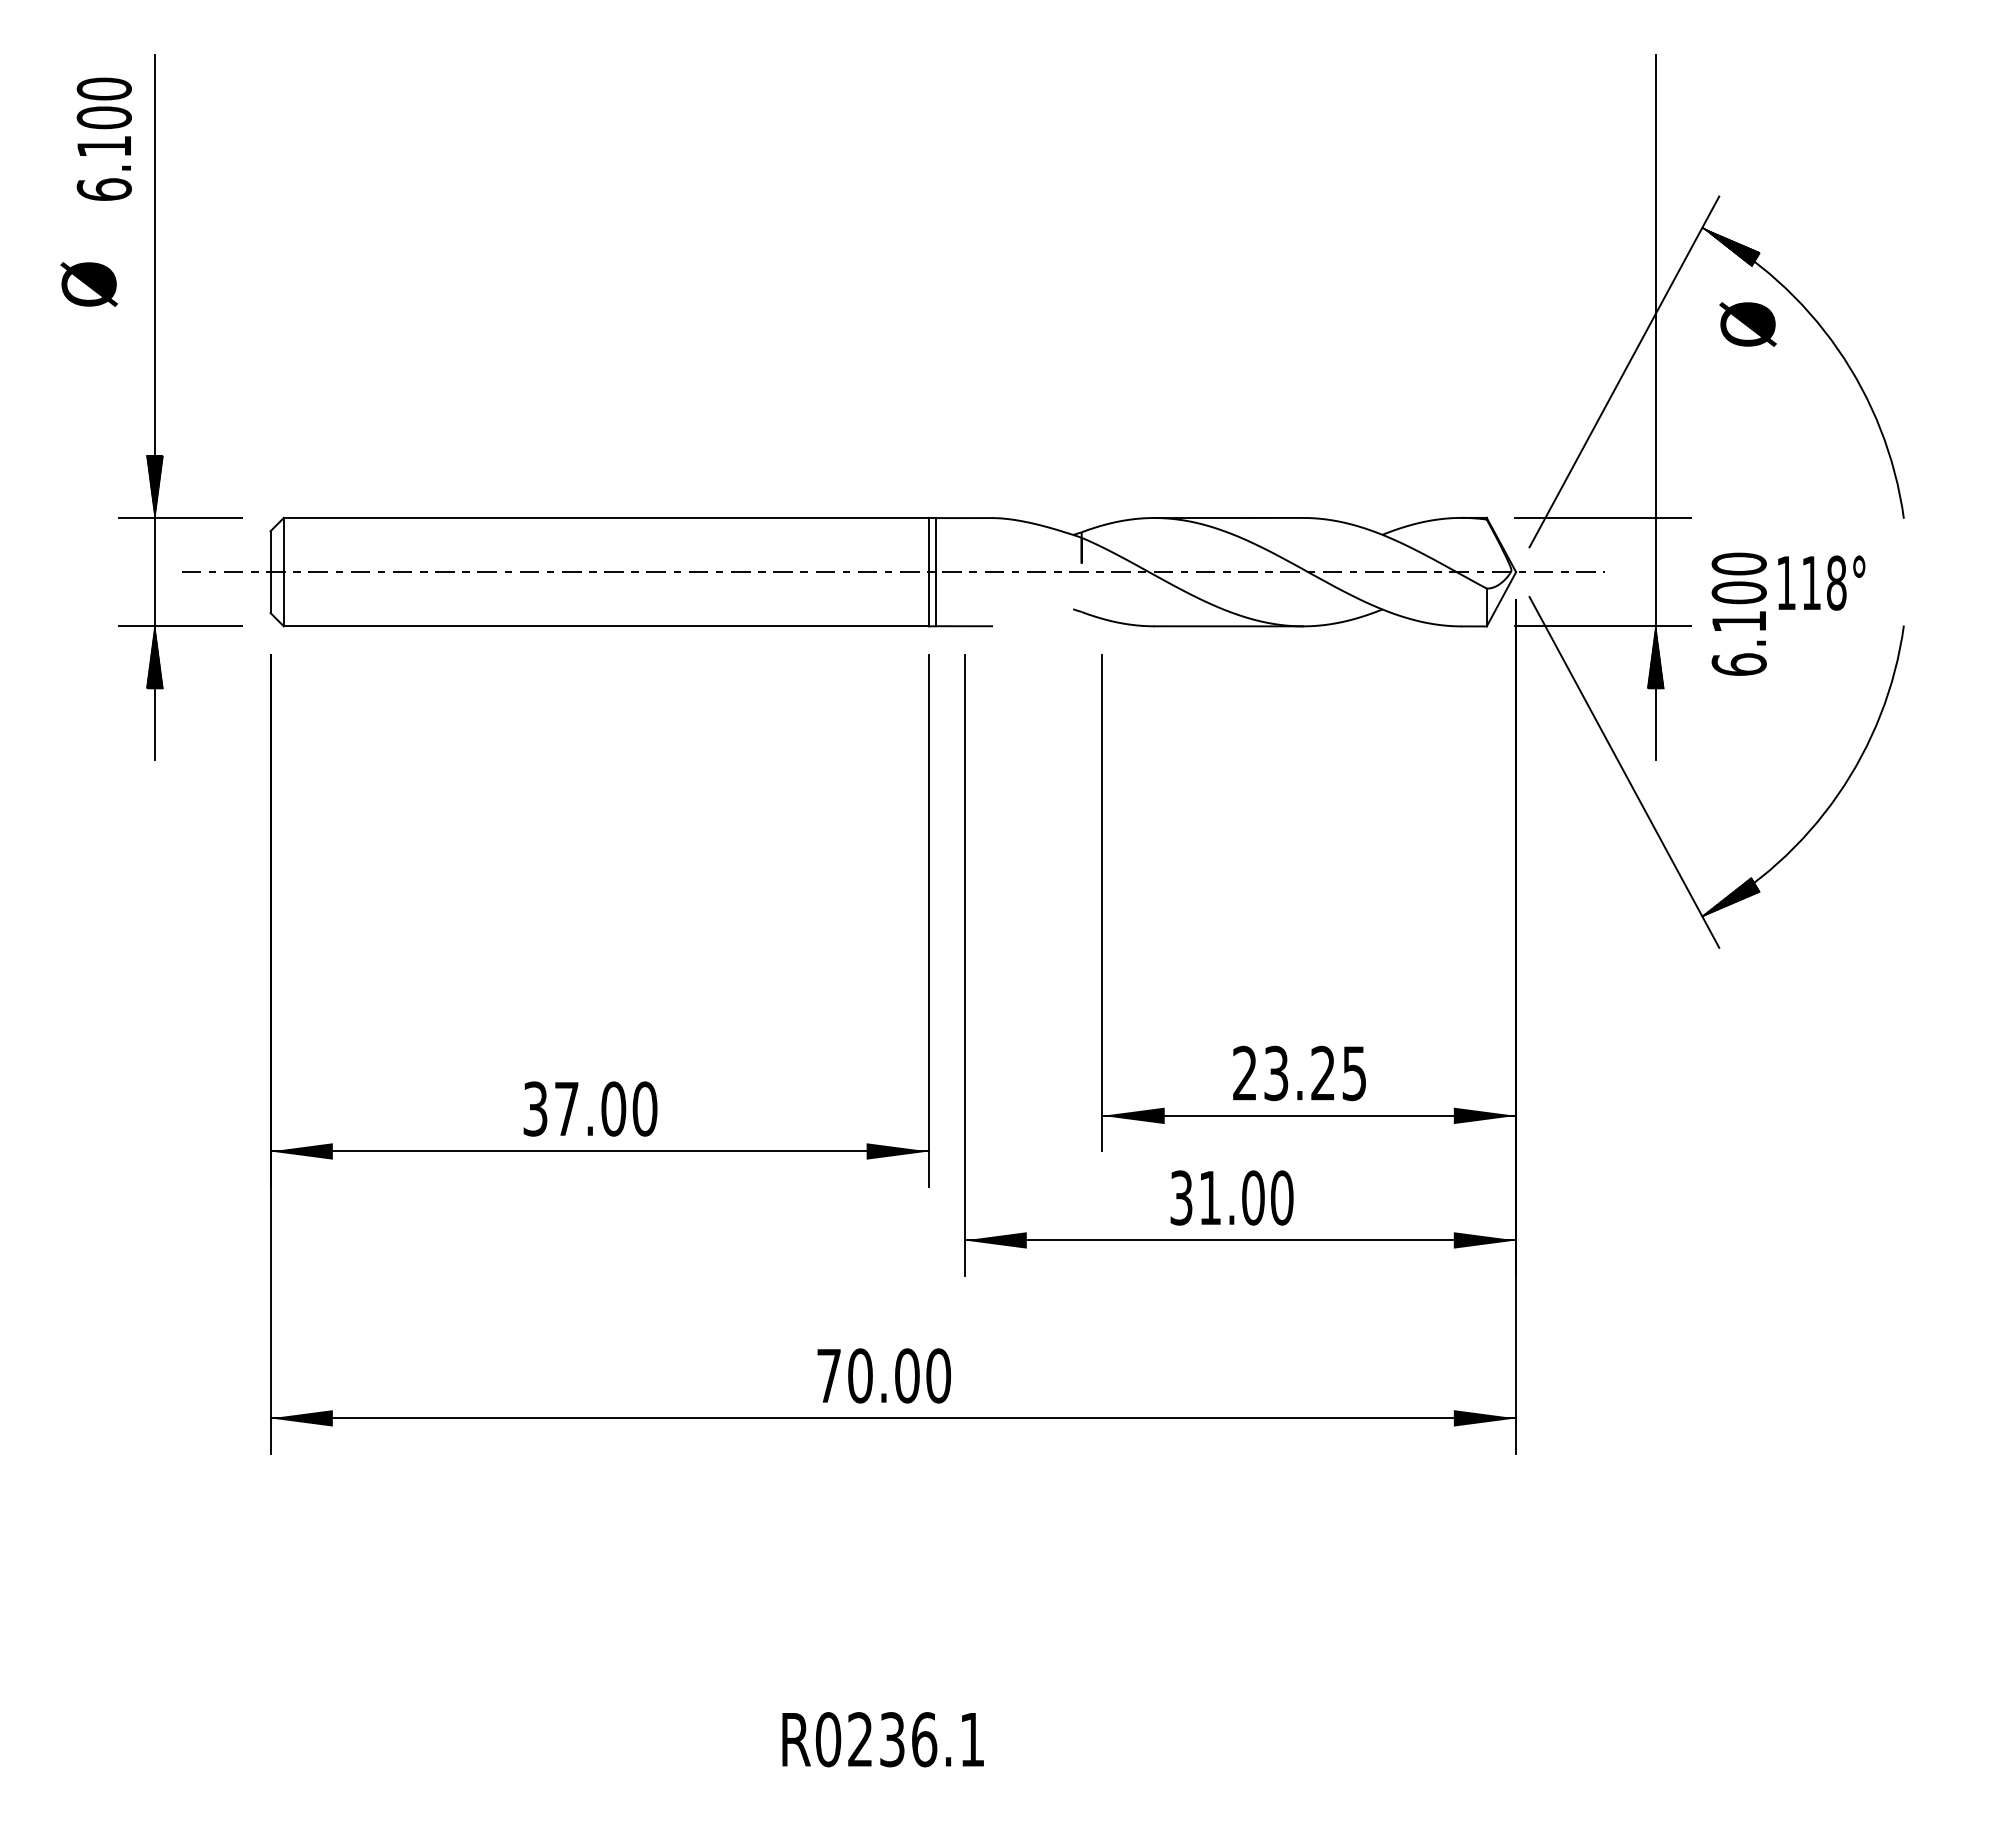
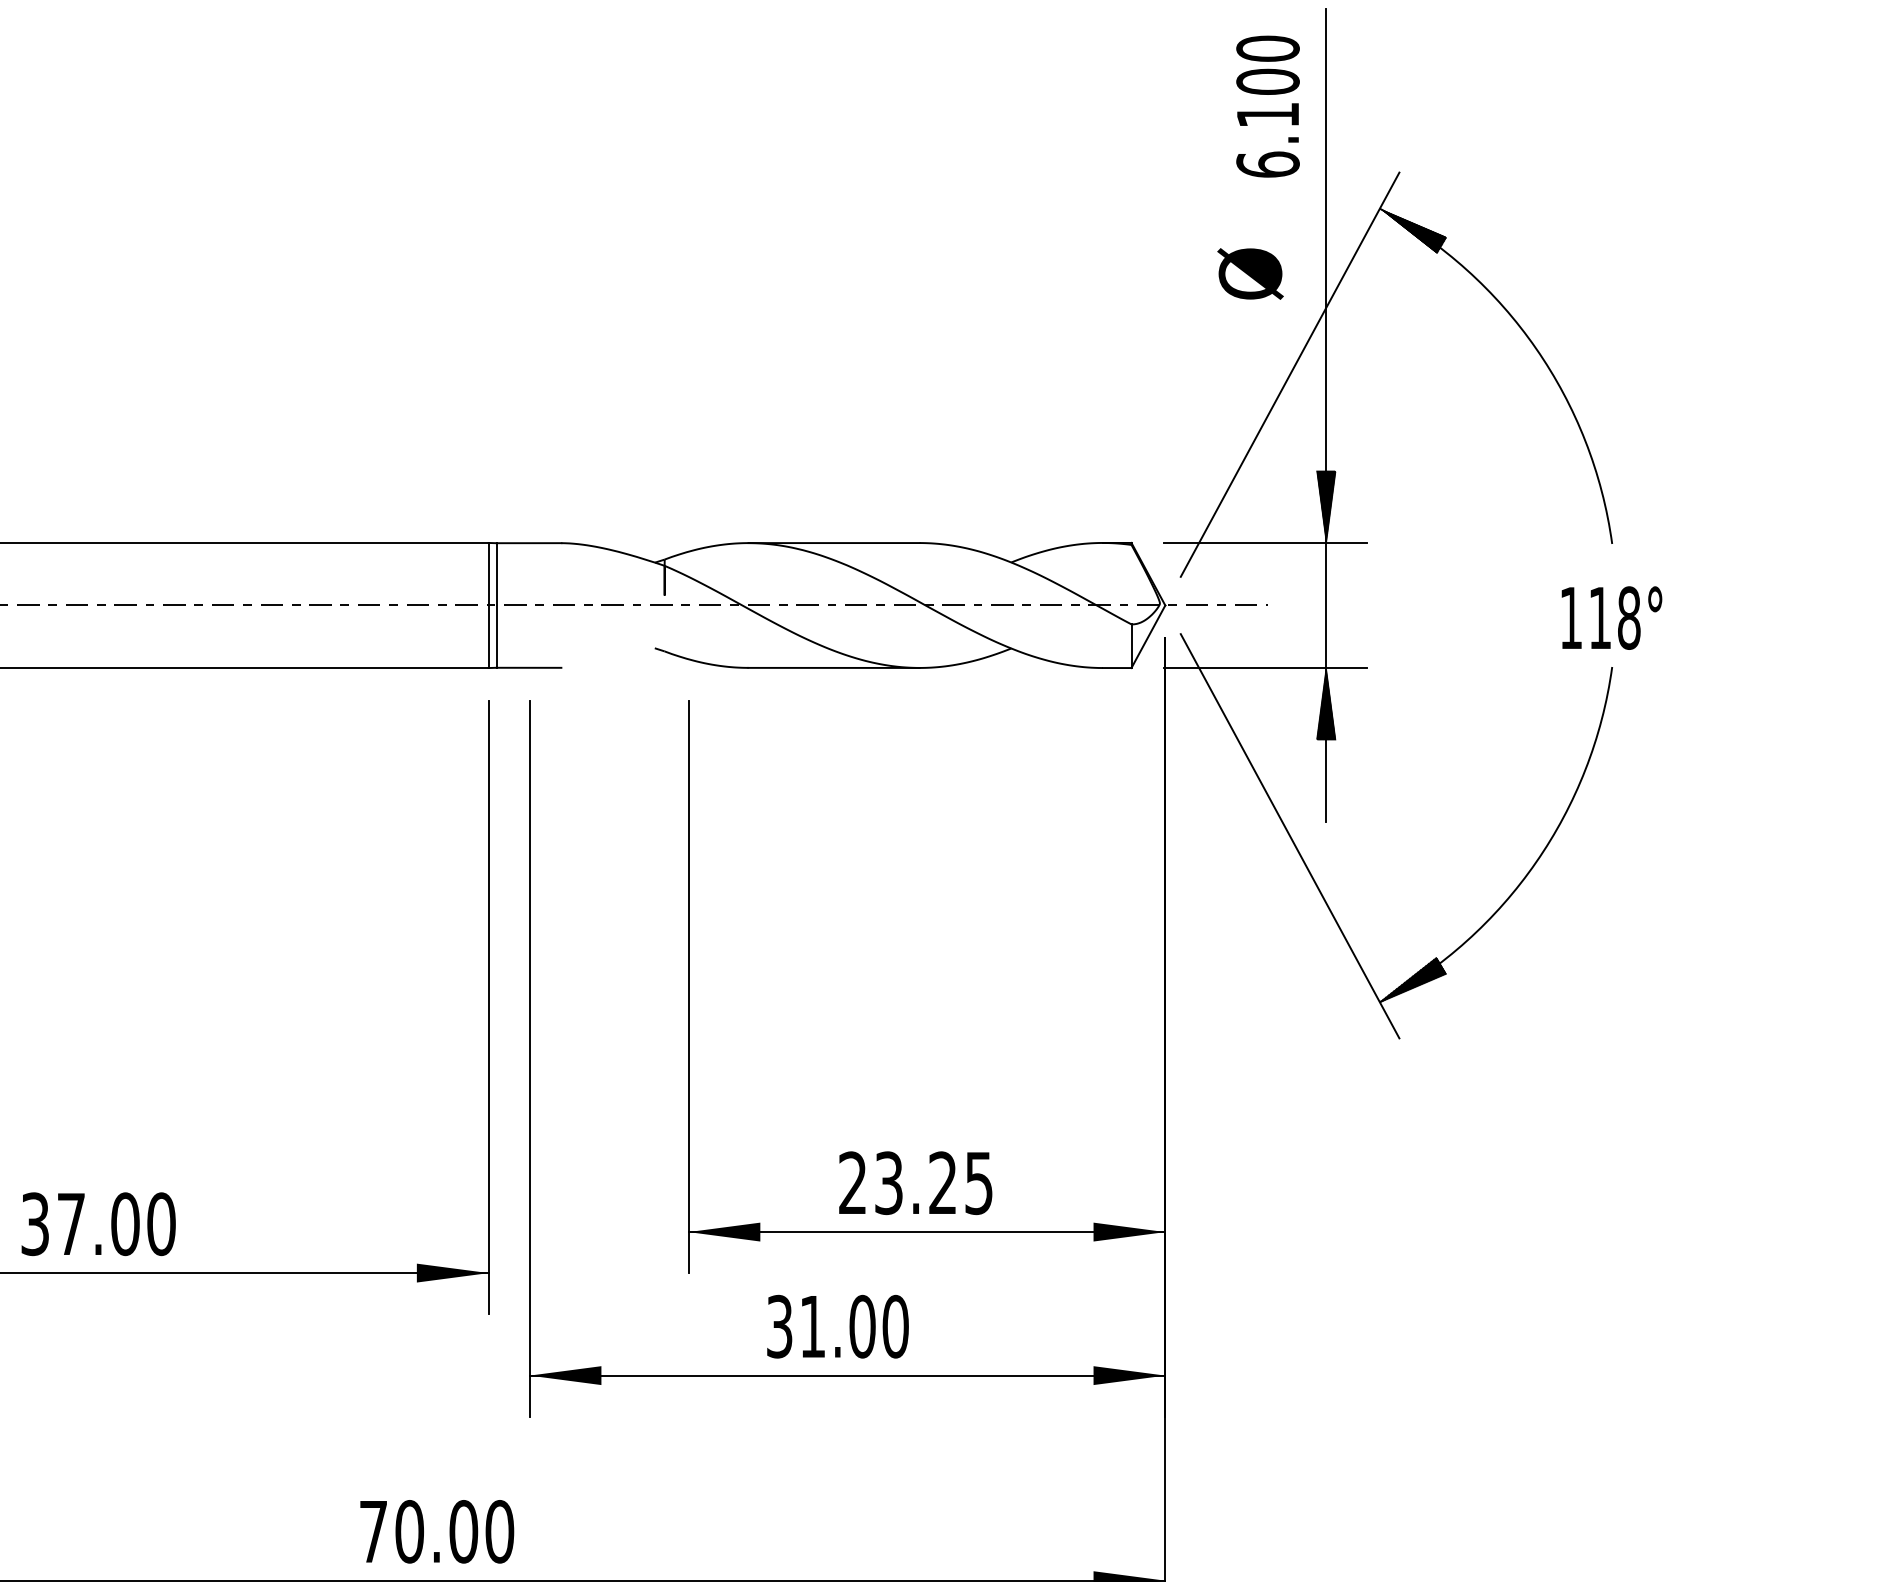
text: (1747, 324) -> (1249, 273), moved
hatch: (1655, 486) -> (1325, 506), added
text: (1821, 582) -> (1611, 617), moved
text: (1738, 613) -> (1267, 105), moved

